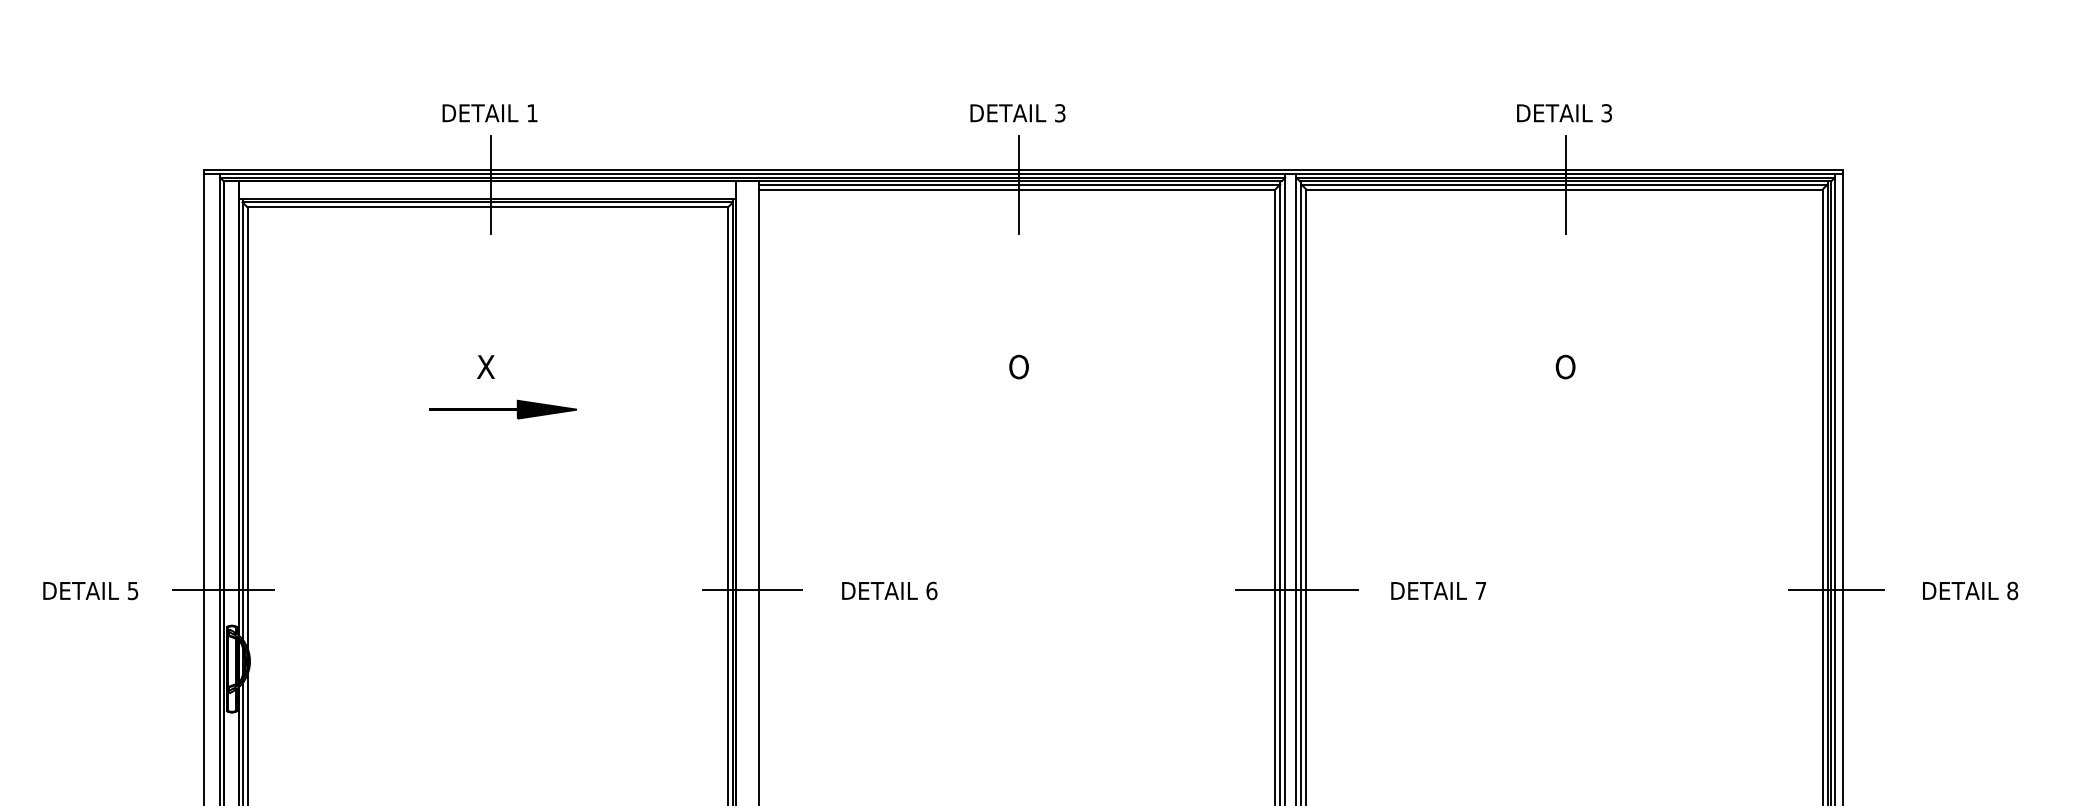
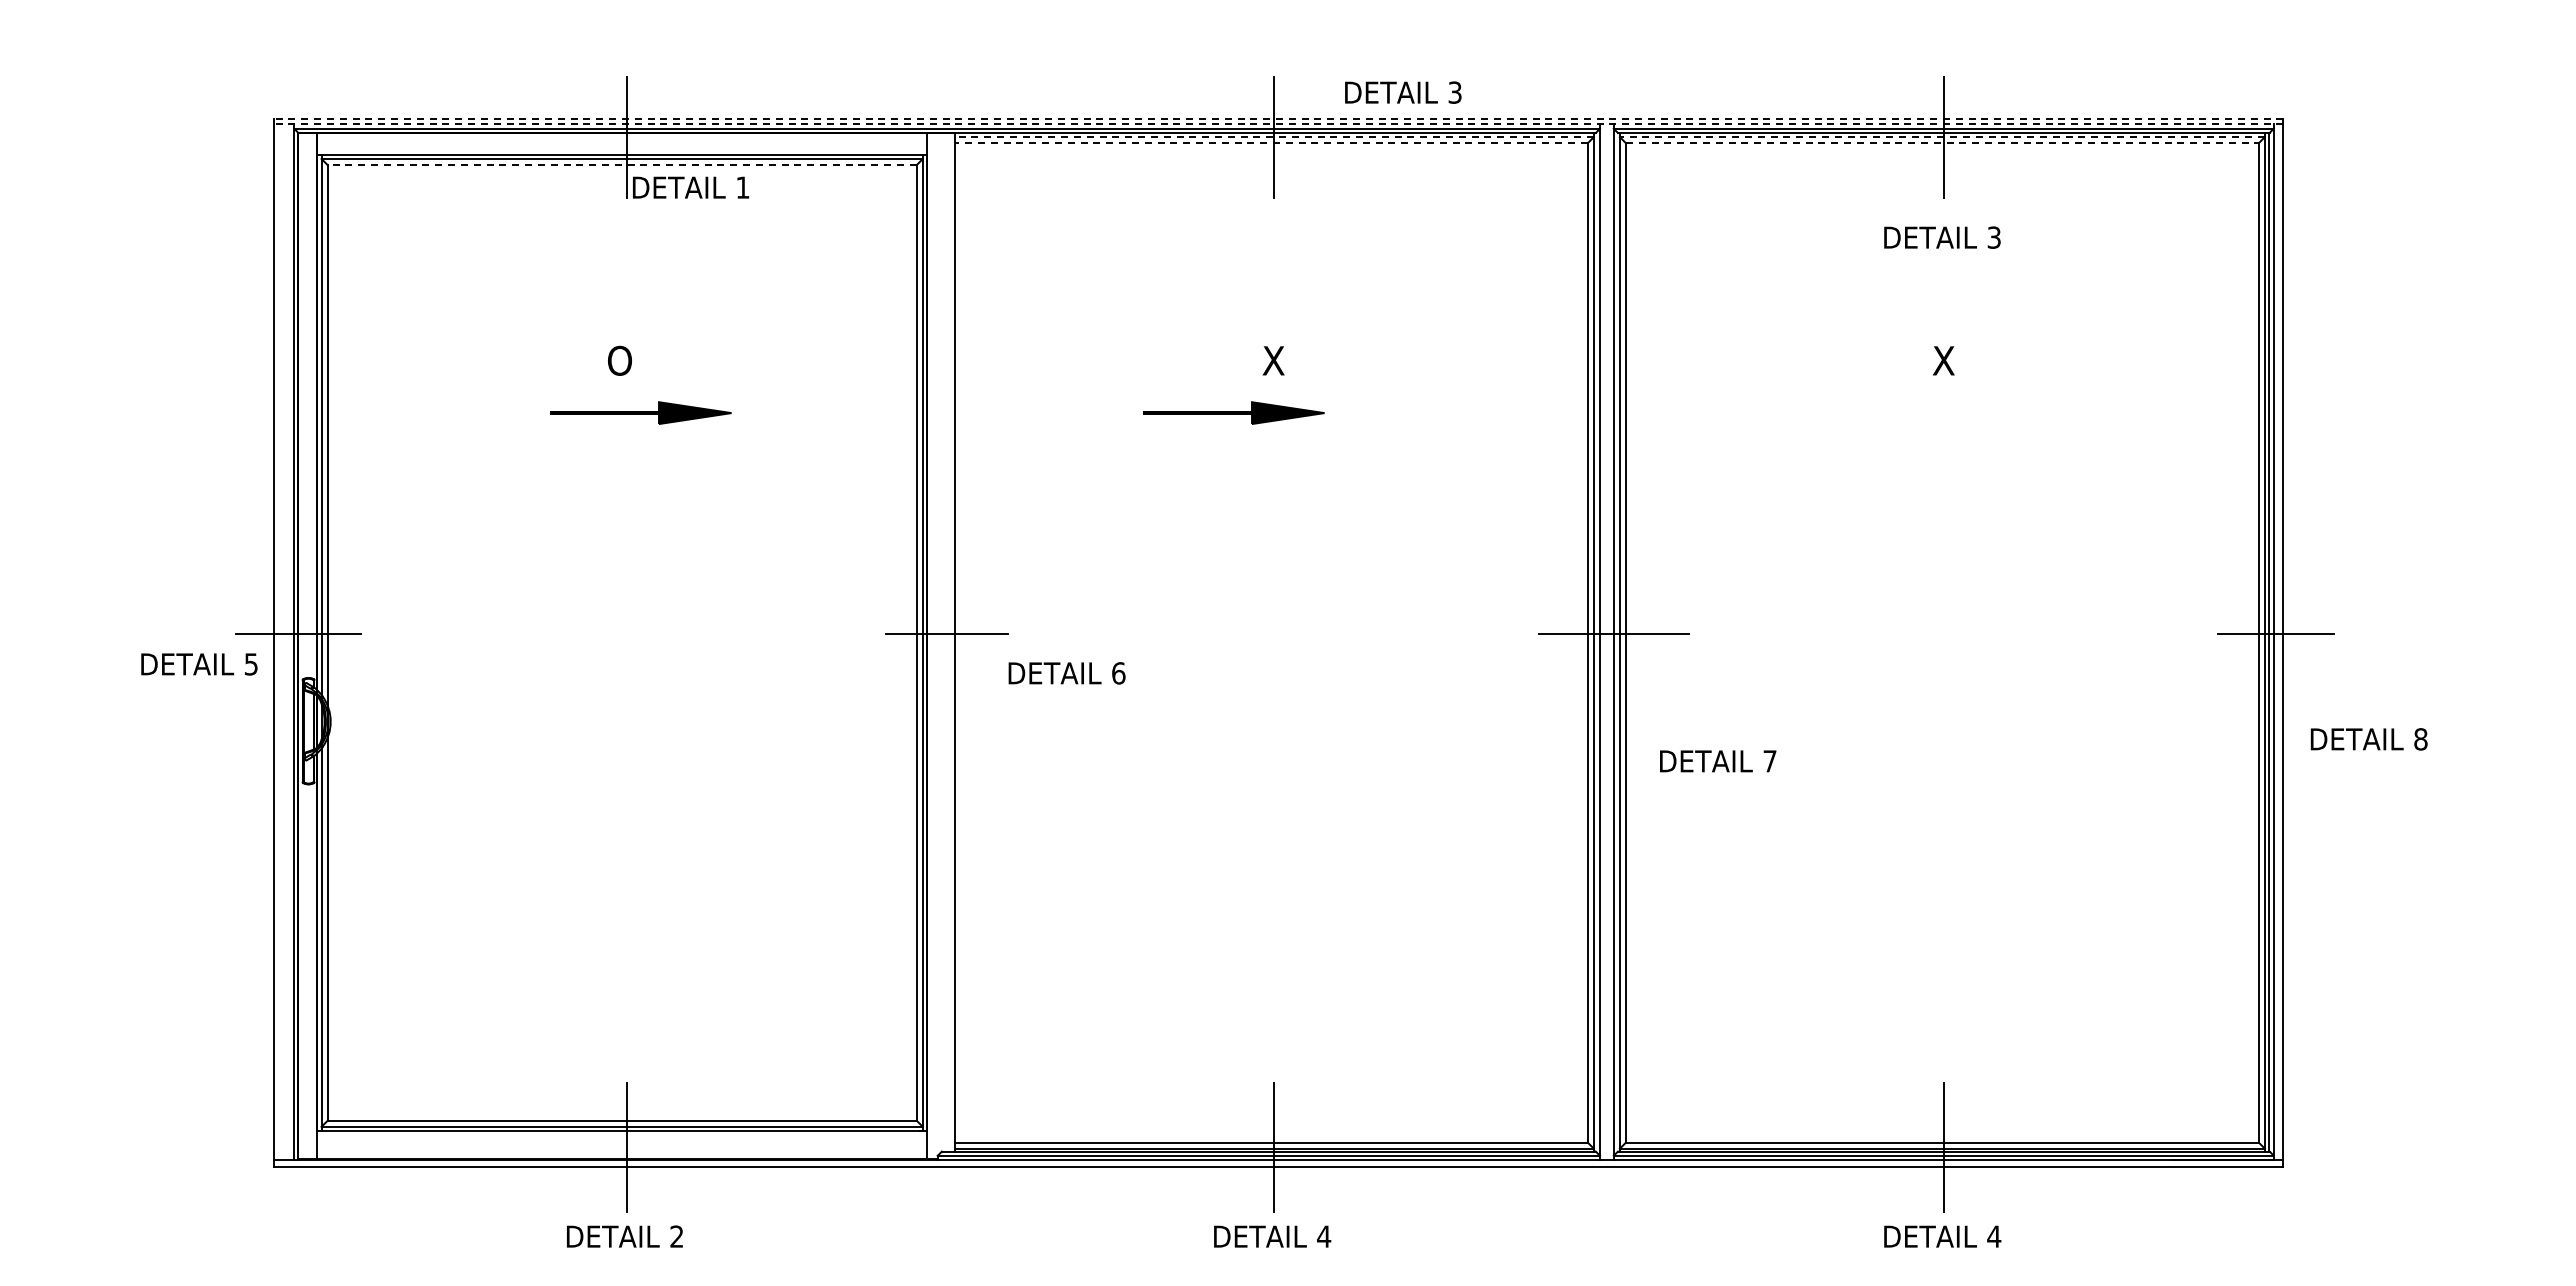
text: (490, 113) -> (691, 187), moved
text: (1018, 113) -> (1403, 92), moved
text: (1564, 113) -> (1942, 237), moved
line: (1023, 169) -> (1278, 118), solid -> dashed
line: (1023, 174) -> (1278, 124), solid -> dashed
line: (1018, 184) -> (1273, 137), solid -> dashed
line: (1564, 184) -> (1942, 137), solid -> dashed
line: (1016, 189) -> (1270, 143), solid -> dashed
line: (1564, 189) -> (1942, 143), solid -> dashed
line: (488, 207) -> (622, 165), solid -> dashed
text: (486, 366) -> (620, 360), X -> O
text: (1018, 366) -> (1273, 360), O -> X
text: (1565, 366) -> (1943, 360), O -> X
part: (986, 409) -> (1233, 412), added
text: (90, 591) -> (199, 664), moved
text: (889, 591) -> (1066, 673), moved
text: (1438, 591) -> (1718, 761), moved
text: (1969, 591) -> (2368, 739), moved

